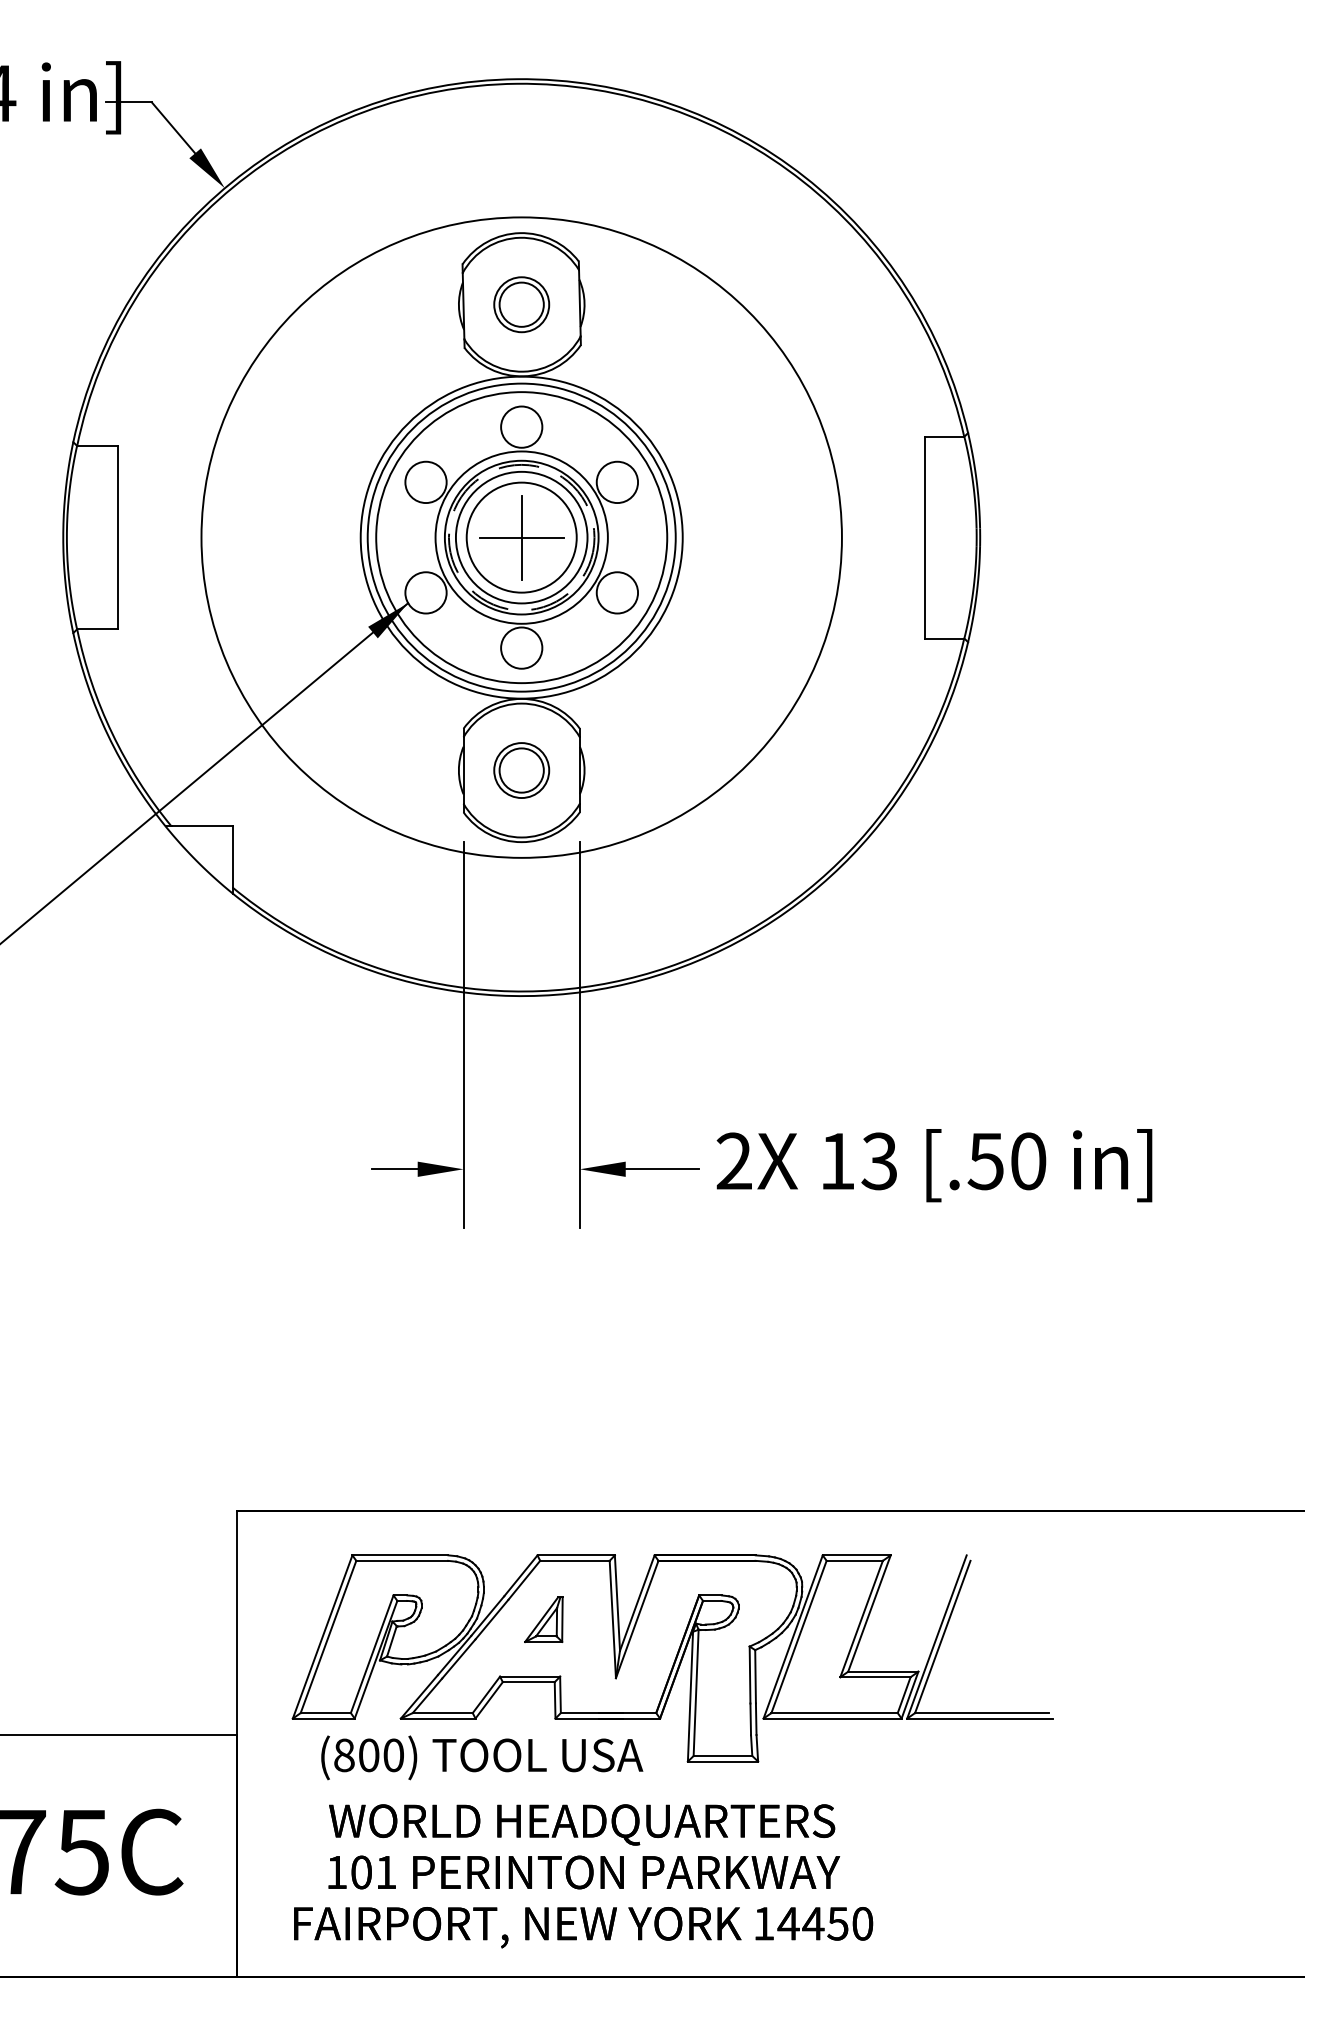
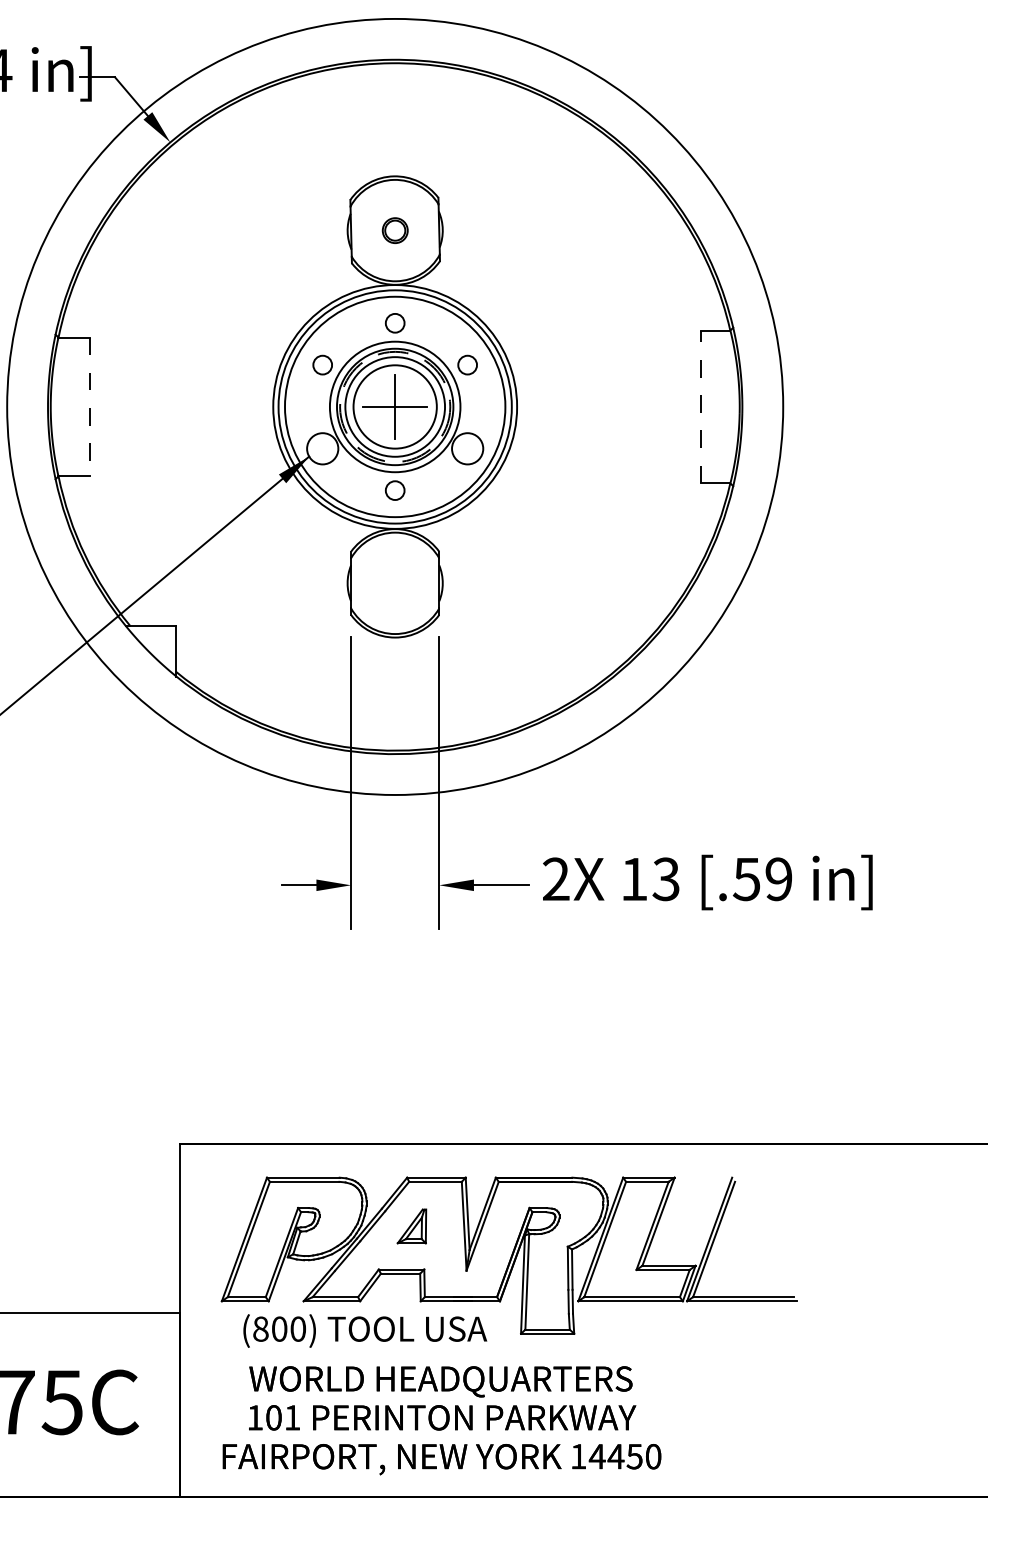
part: (521, 304) -> (395, 230), size x0.6
circle: (521, 426) -> (395, 322), size x0.6
circle: (425, 482) -> (322, 365), size x0.6
circle: (617, 482) -> (467, 365), size x0.6
line: (118, 537) -> (89, 406), solid -> dashed
circle: (521, 537) -> (395, 406), size x1.6
line: (925, 537) -> (700, 406), solid -> dashed
circle: (521, 647) -> (395, 490), size x0.6
part: (521, 770) -> (395, 583), removed
text: (1028, 1161) -> (778, 879), [.50 -> [.59

